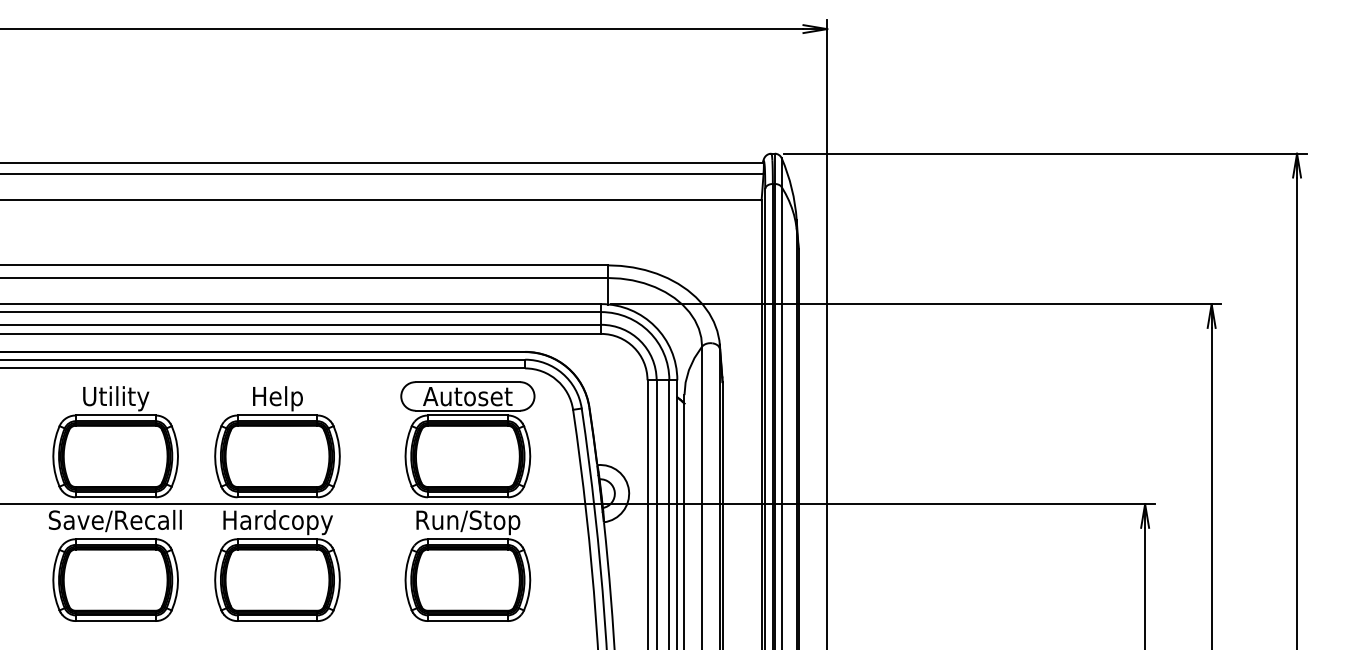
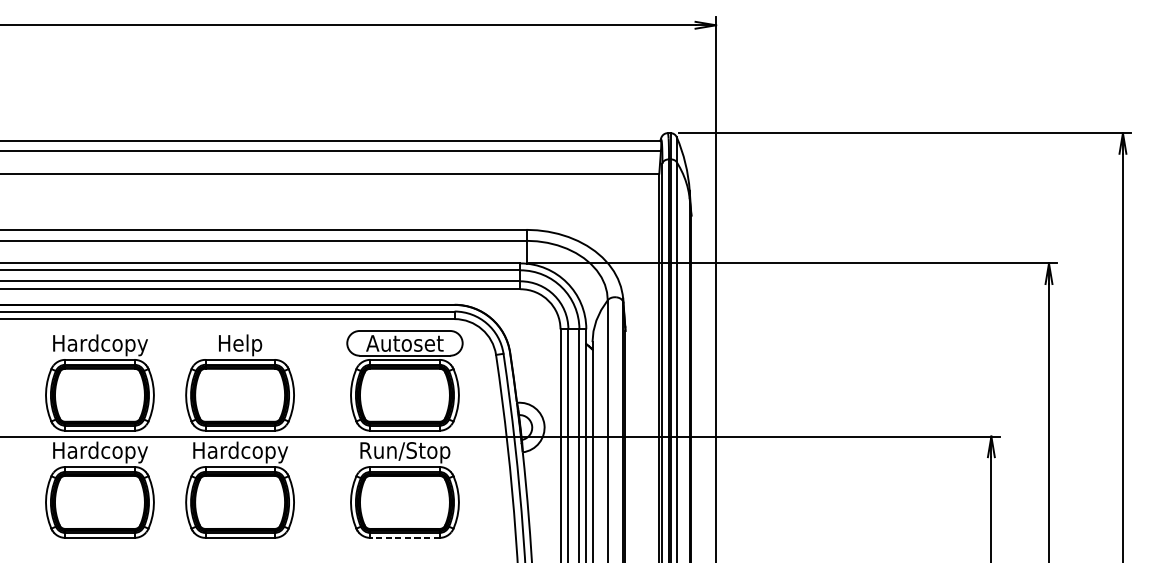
text: (115, 398) -> (99, 345), Utility -> Hardcopy
text: (114, 522) -> (98, 452), Save/Recall -> Hardcopy
line: (467, 621) -> (404, 538), solid -> dashed

